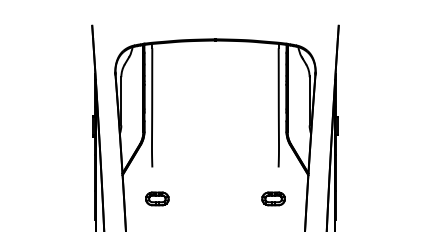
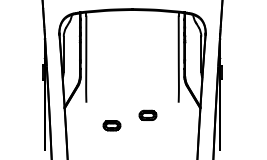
part: (157, 198) -> (112, 125), moved
part: (273, 198) -> (147, 115), moved

